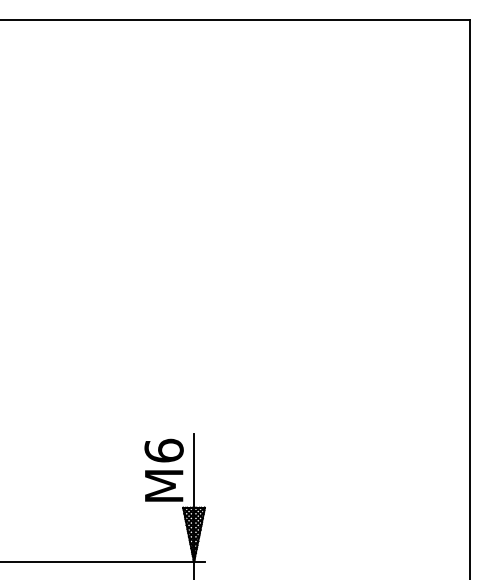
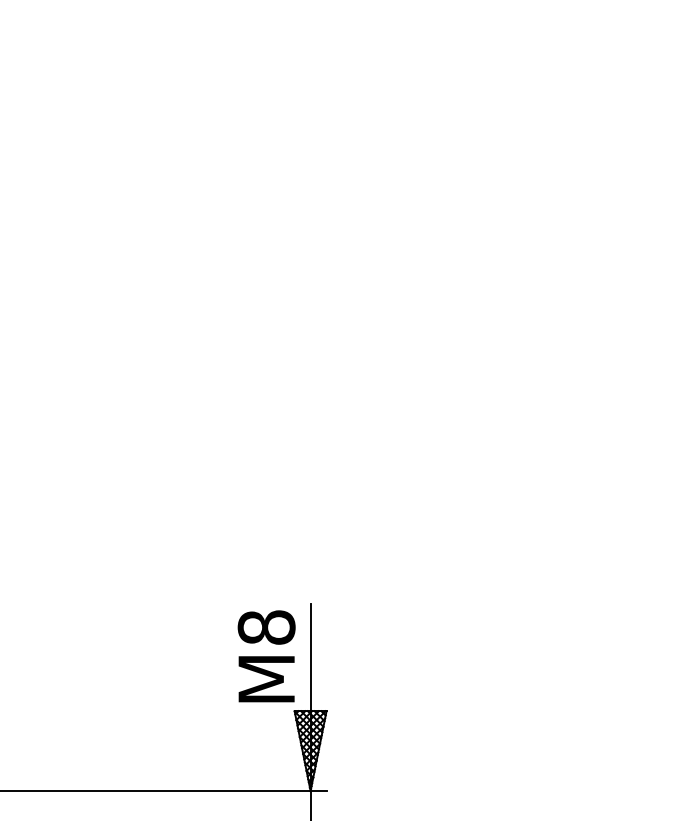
text: (163, 450) -> (265, 627), M6 -> M8

